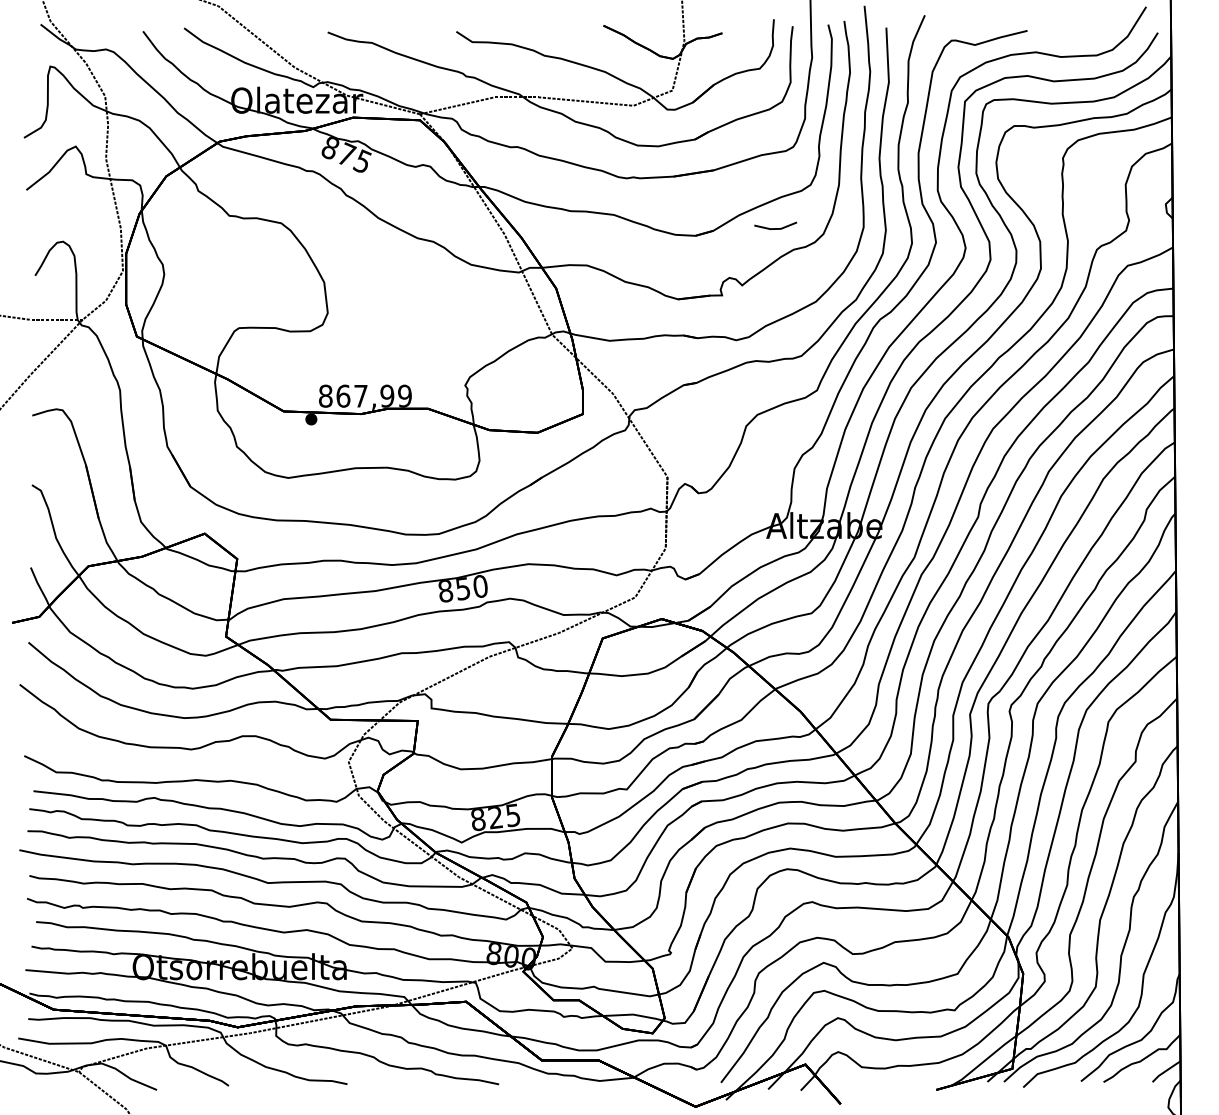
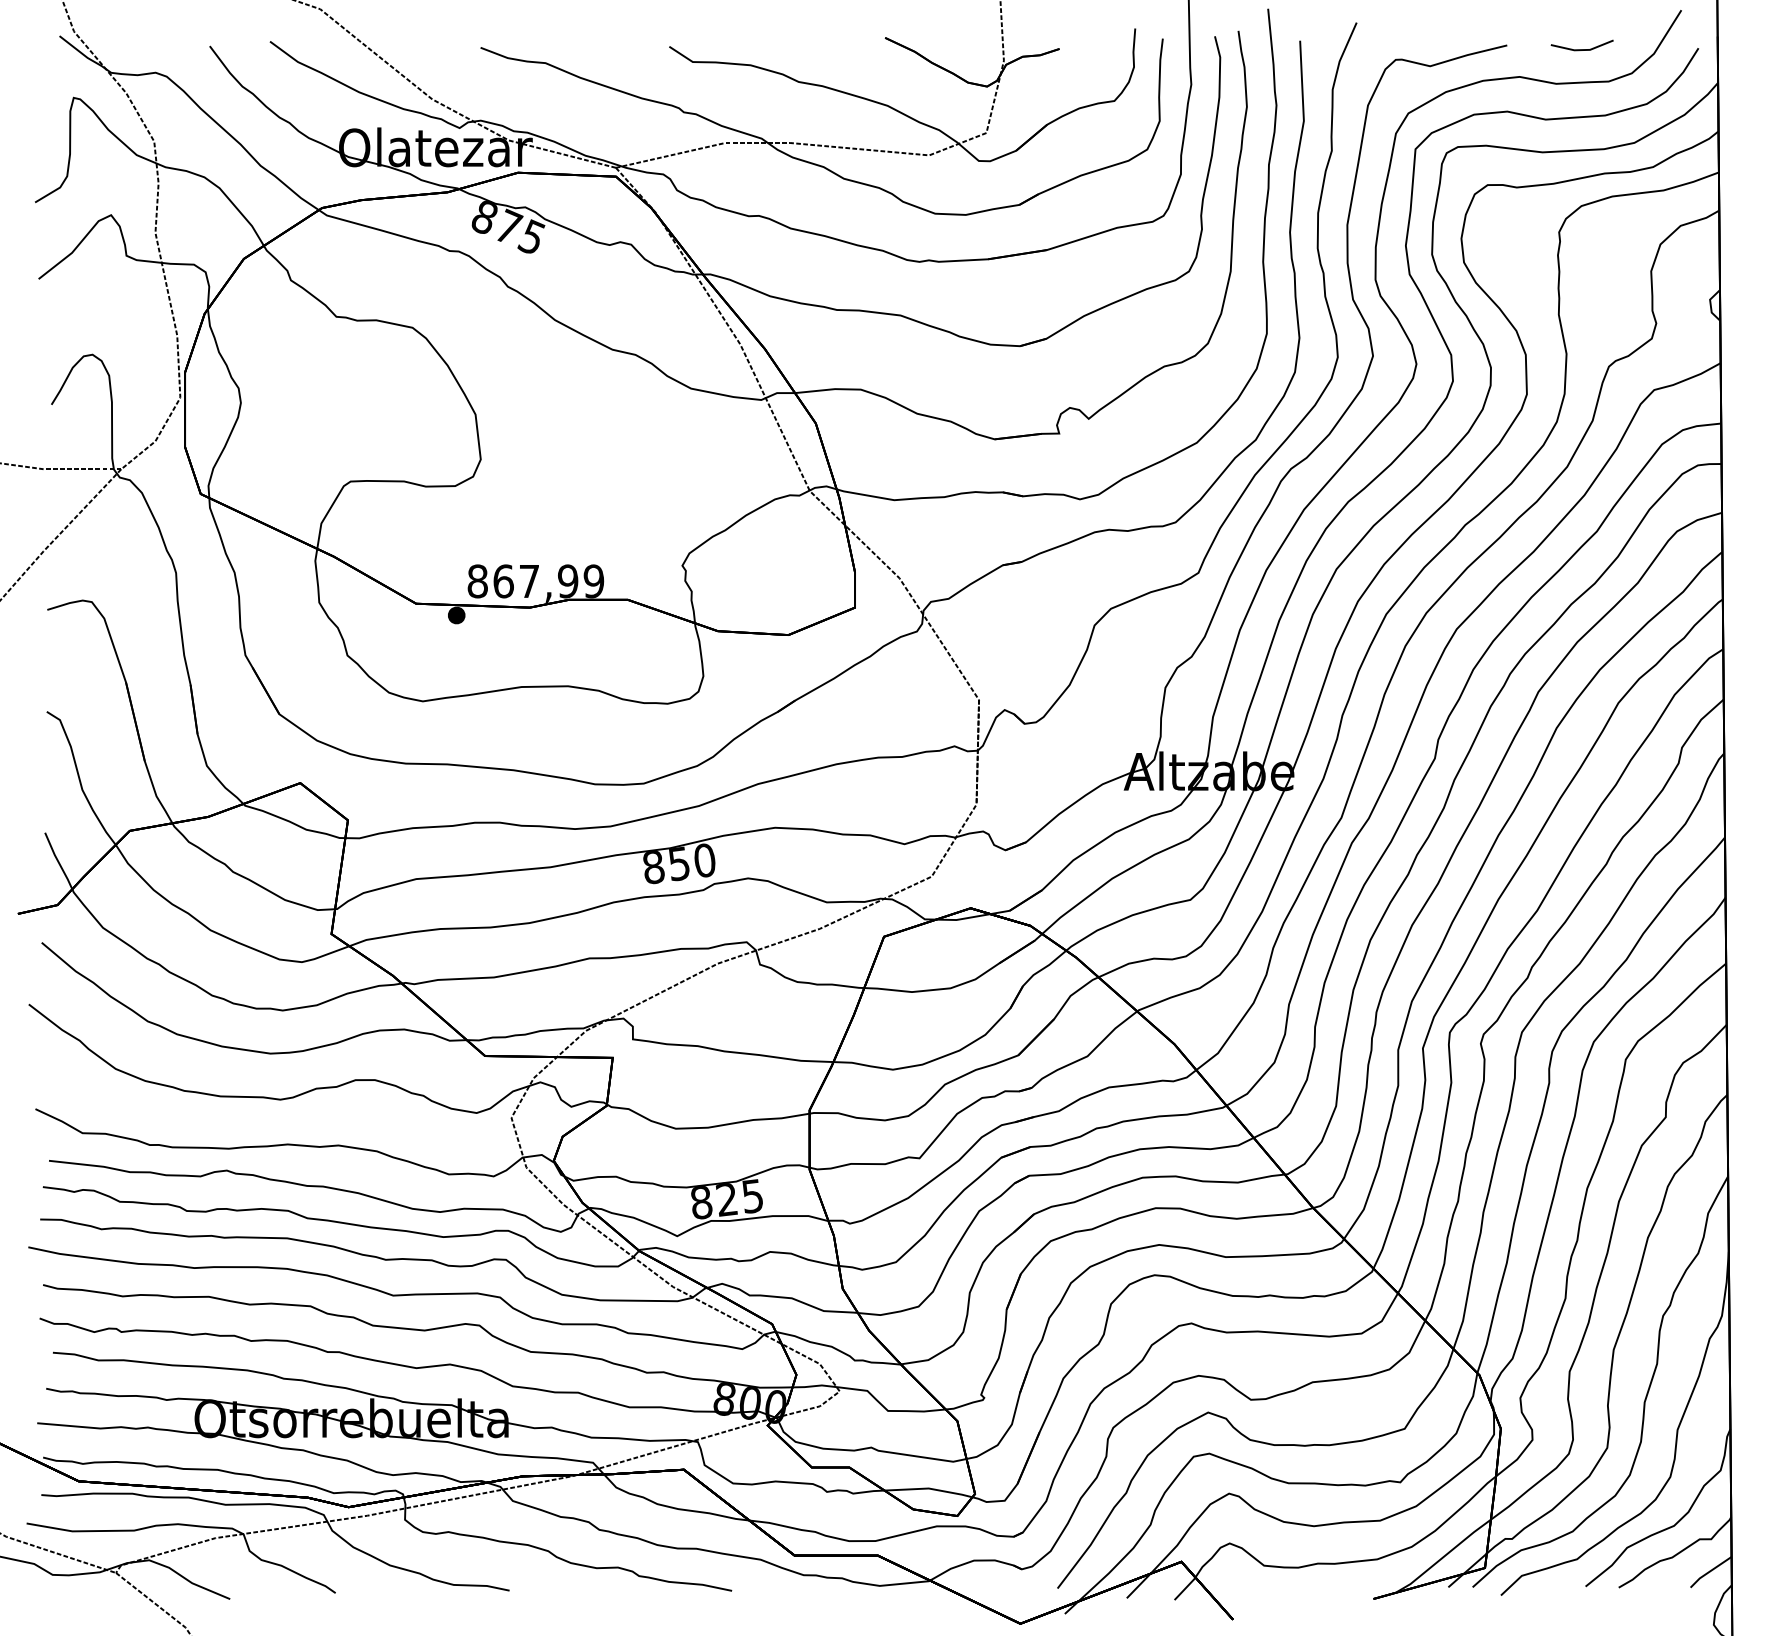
line: (775, 228) -> (1581, 49), moved

